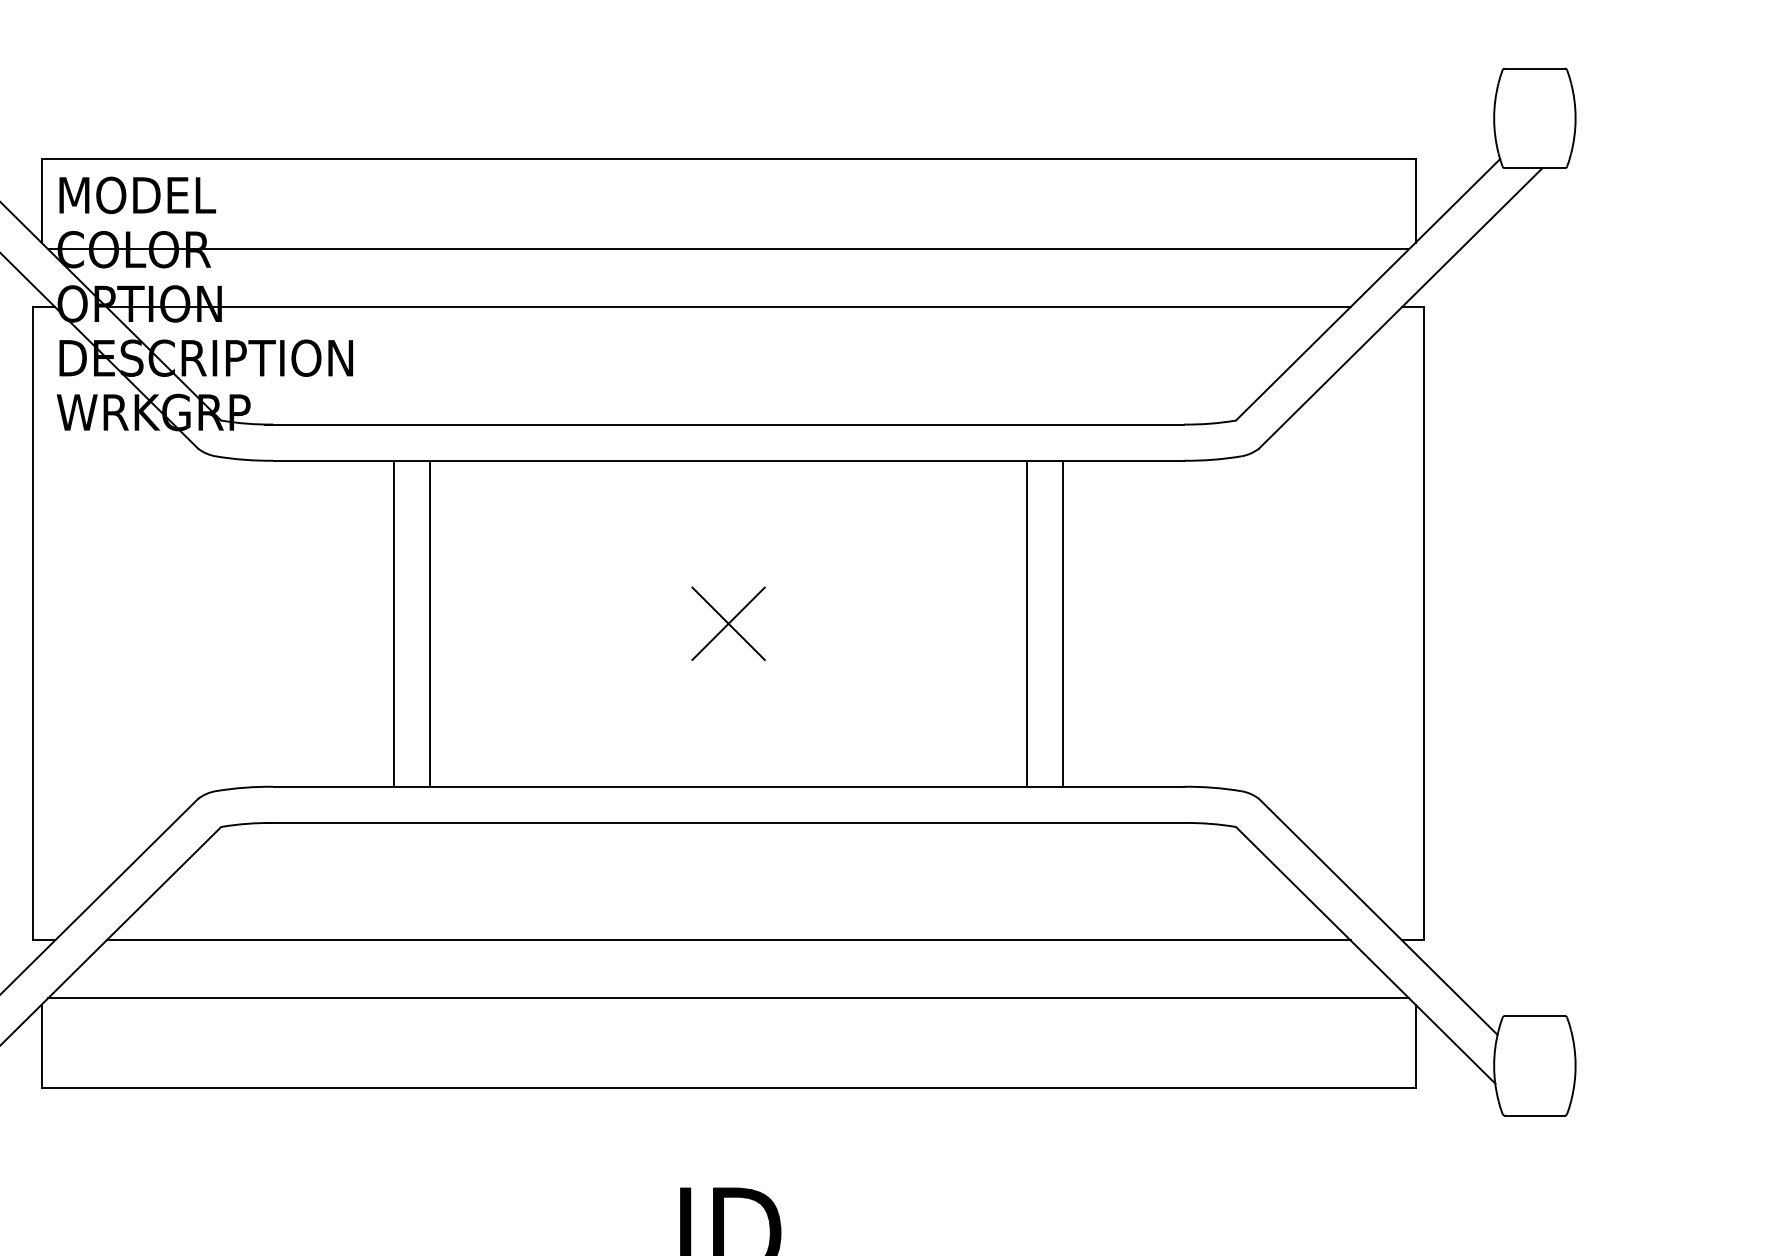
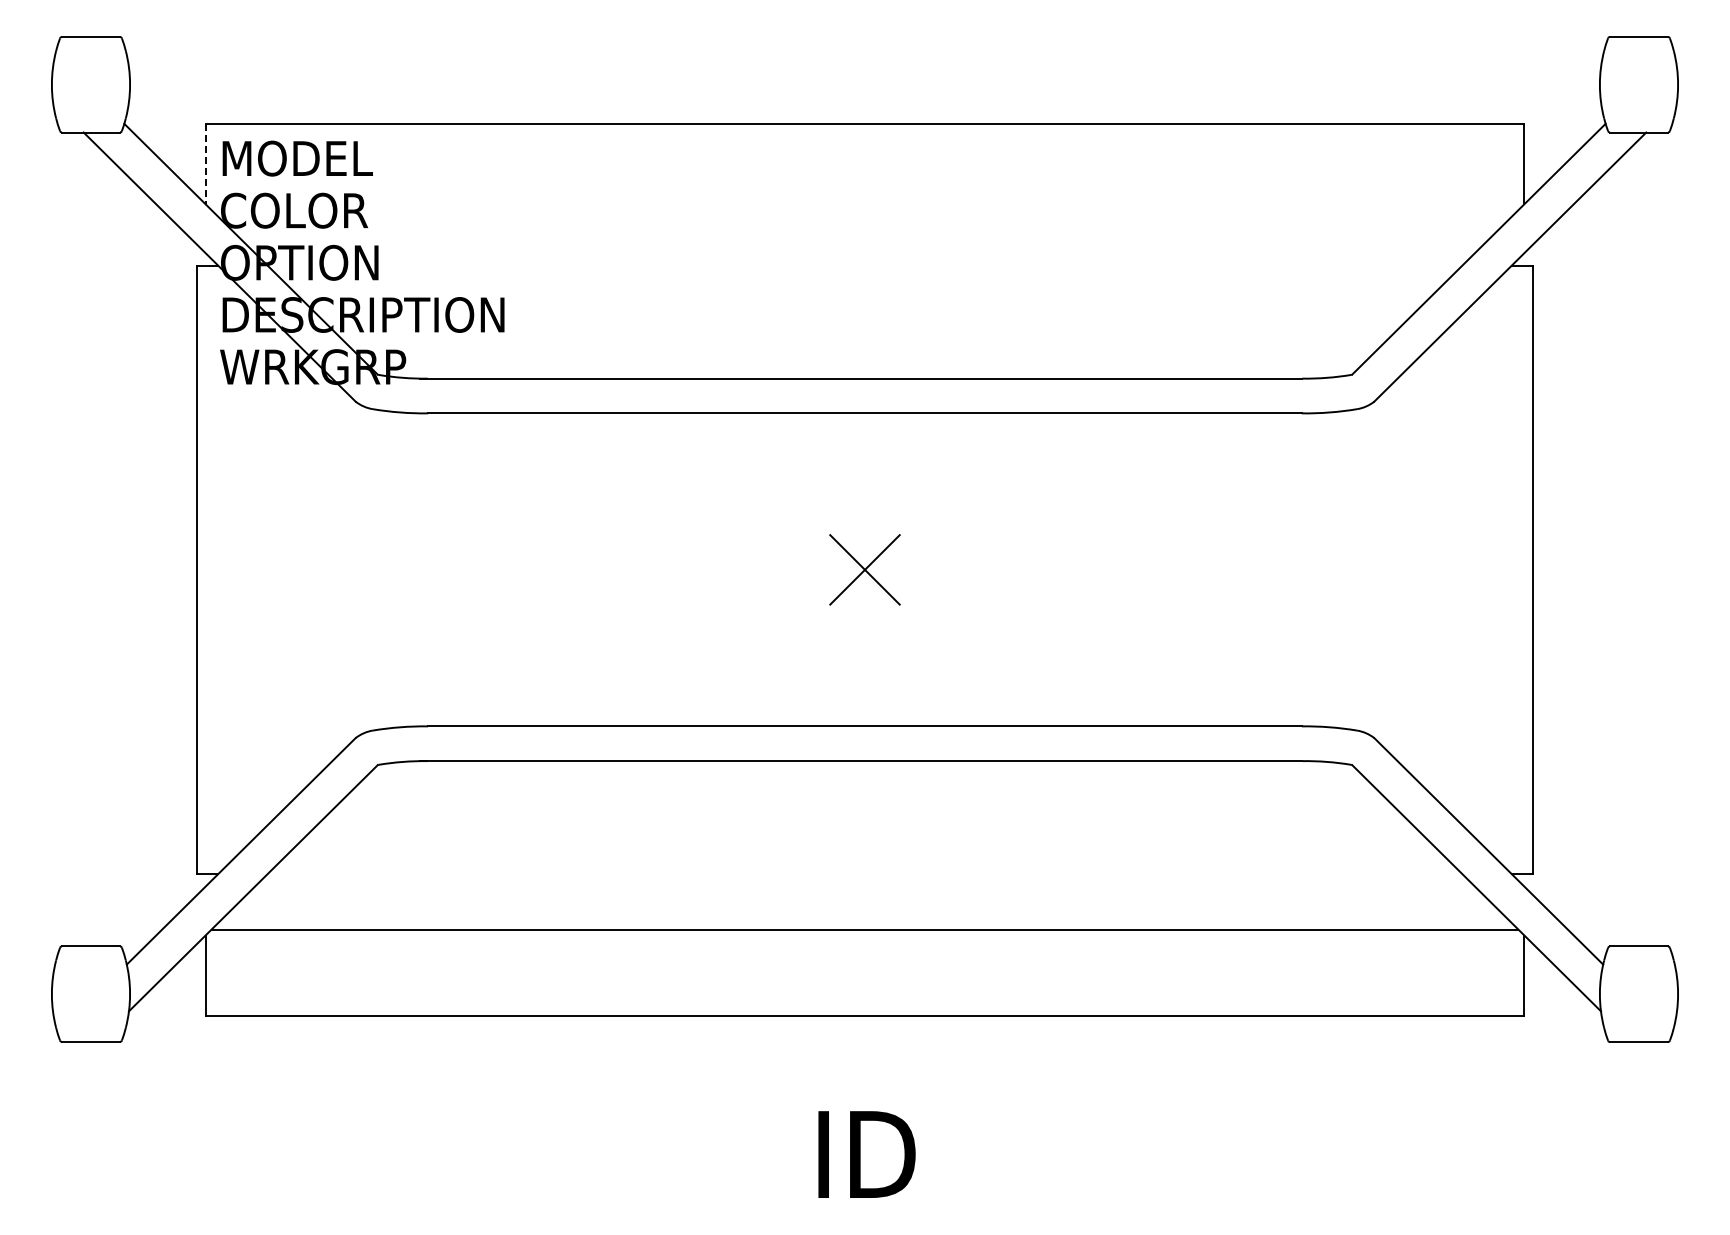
line: (41, 201) -> (205, 164), solid -> dashed
line: (728, 249) -> (864, 210), removed
line: (728, 306) -> (864, 265), removed
line: (393, 623) -> (543, 569), removed
line: (430, 623) -> (578, 569), removed
line: (1027, 623) -> (1151, 569), removed
line: (1063, 623) -> (1186, 569), removed
line: (728, 940) -> (864, 873), removed

